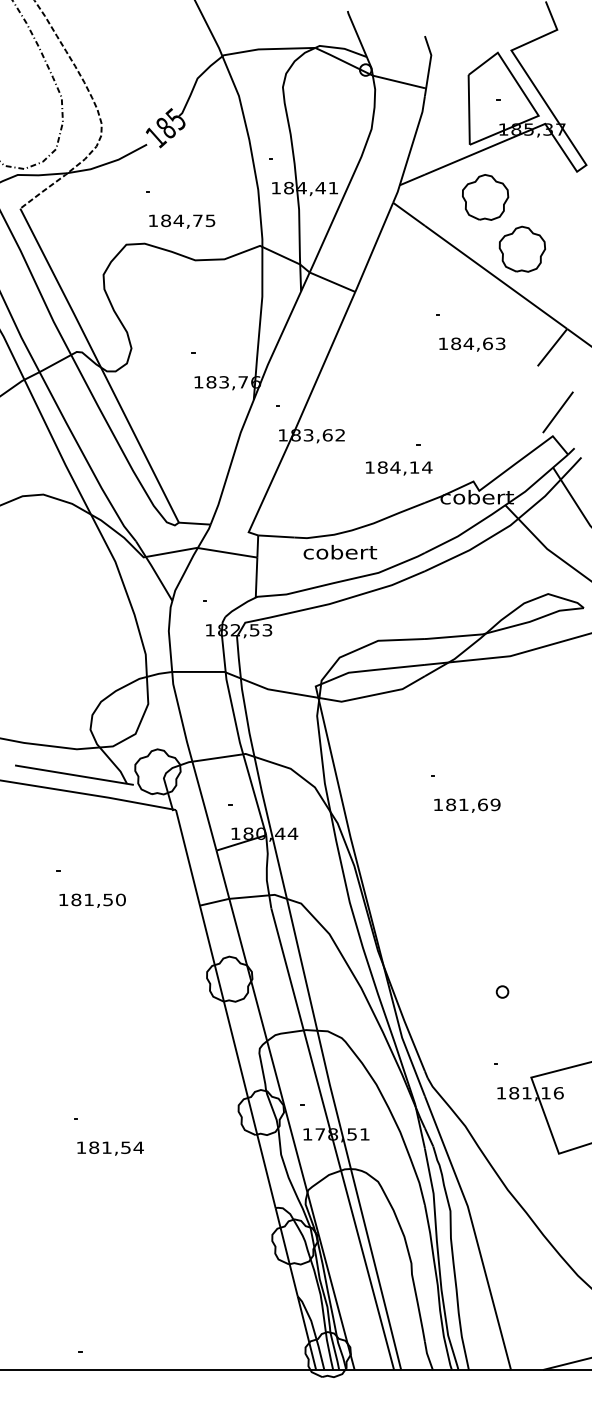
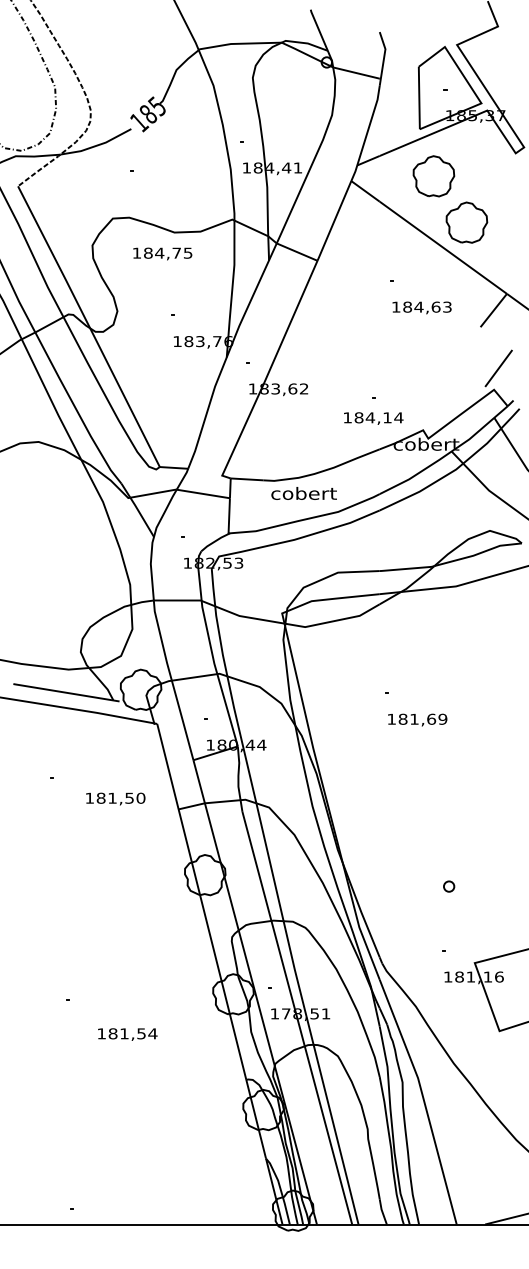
text: (181, 221) -> (162, 253), moved
text: (398, 468) -> (373, 418), moved
text: (92, 900) -> (115, 798), moved
text: (110, 1148) -> (127, 1034), moved

